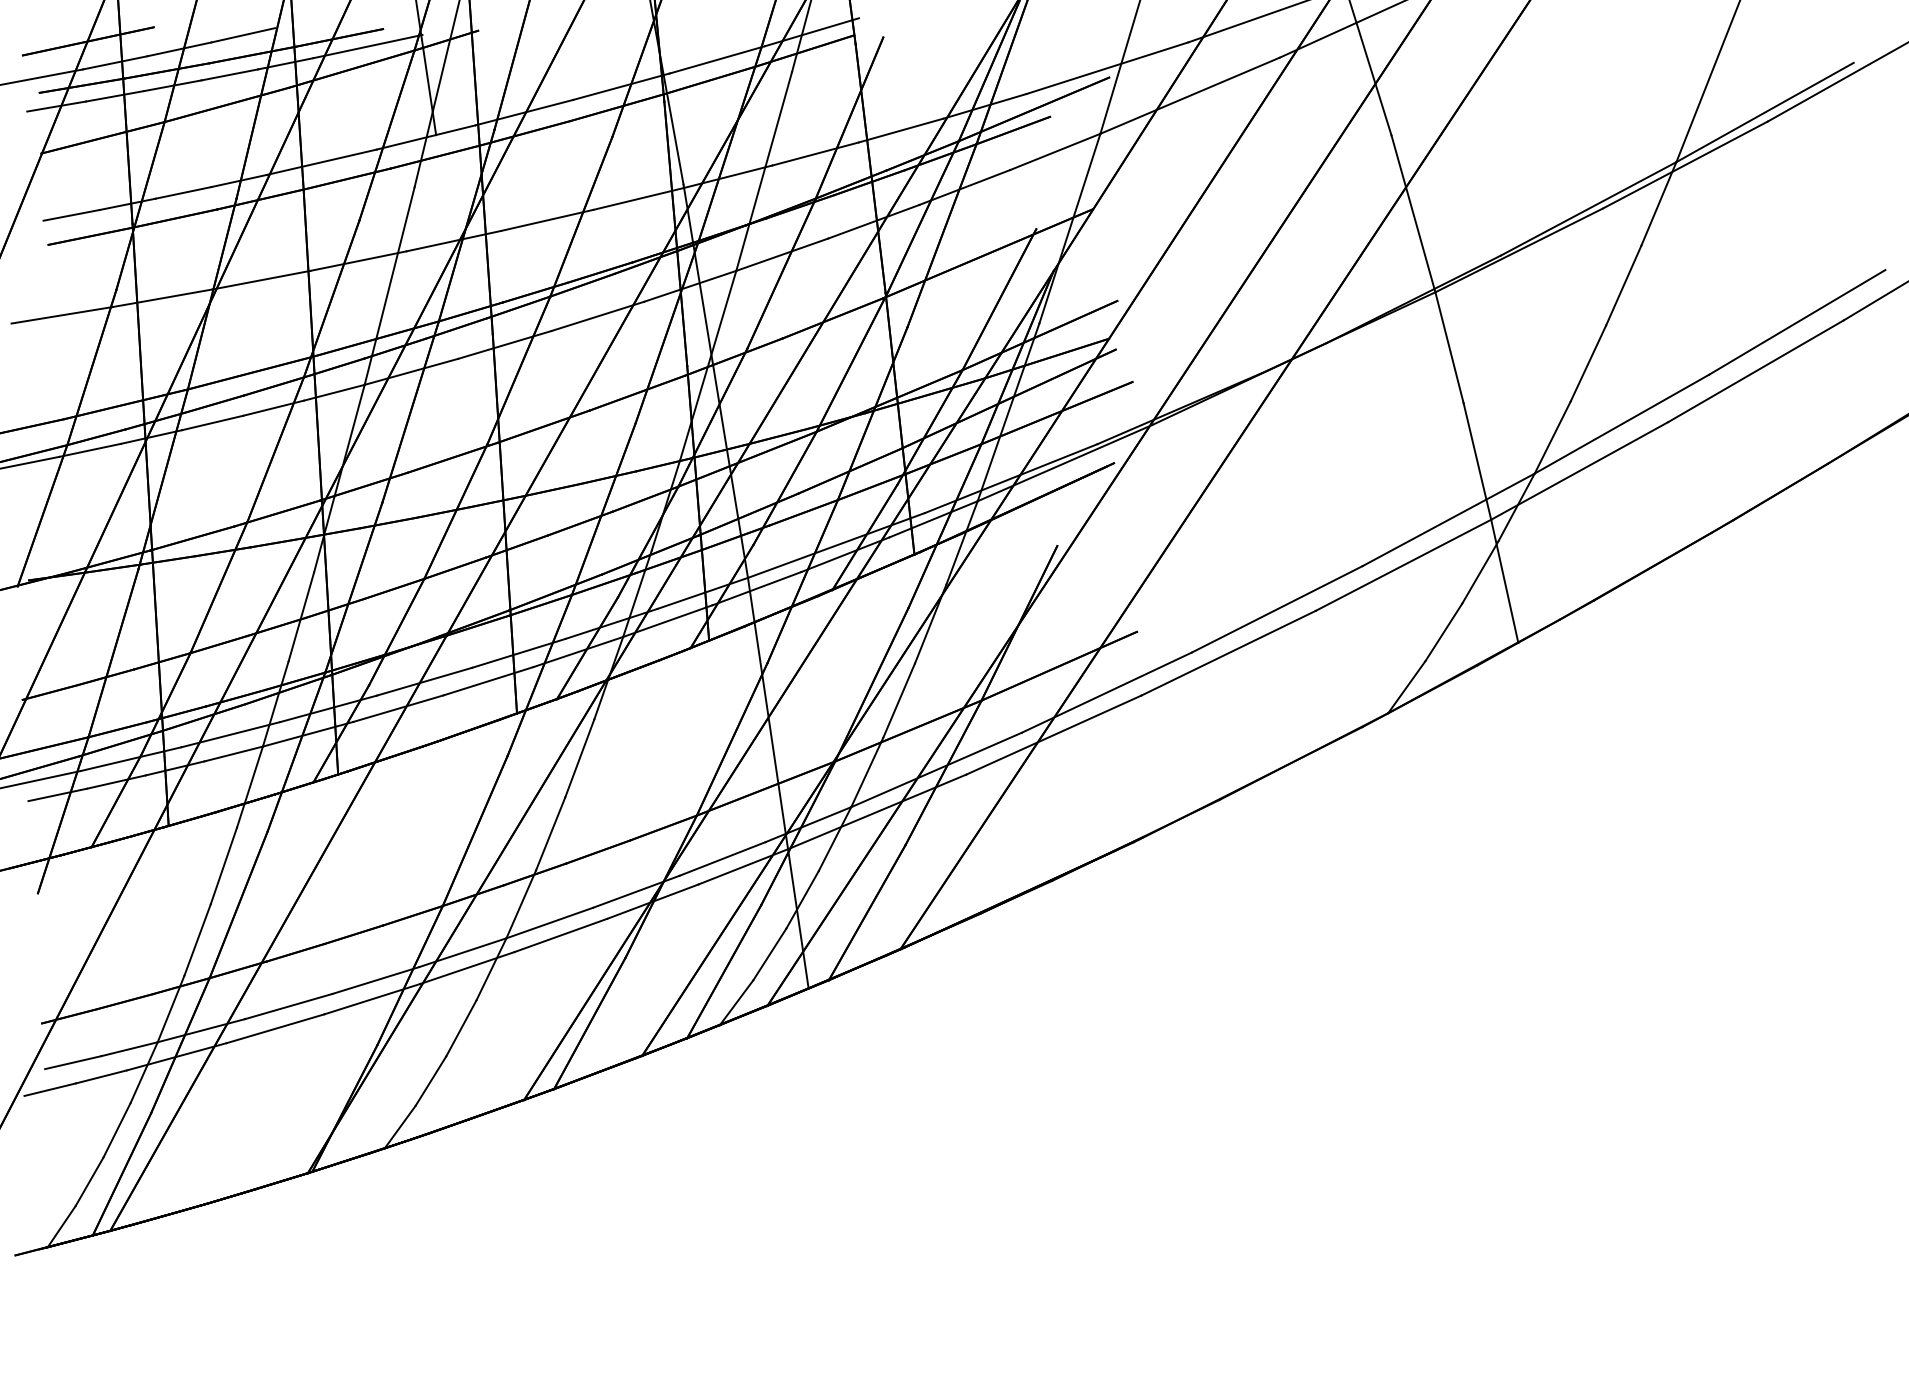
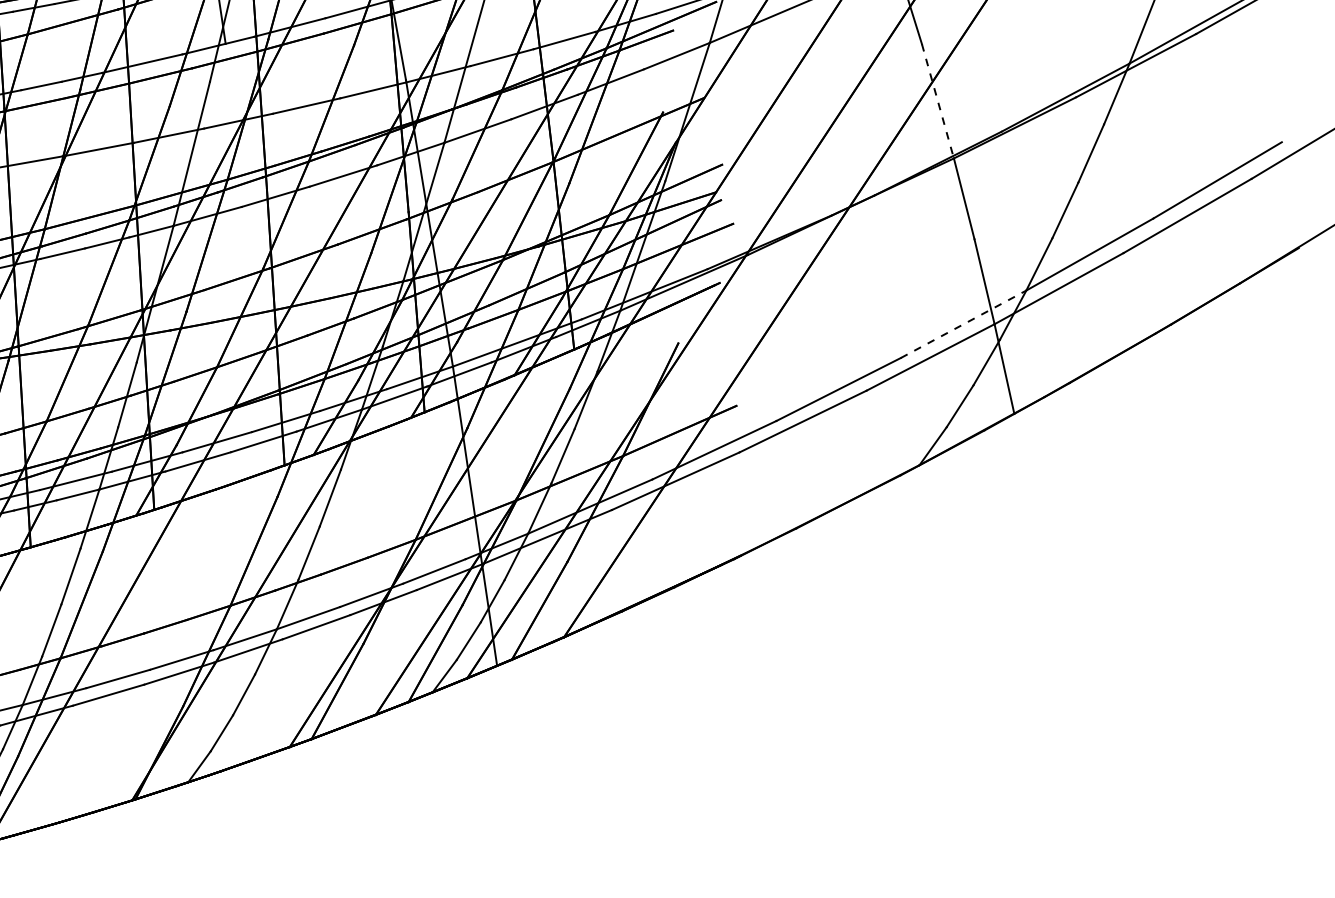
line: (1413, 214) -> (937, 101), solid -> dashed
line: (1448, 519) -> (963, 324), solid -> dashed

